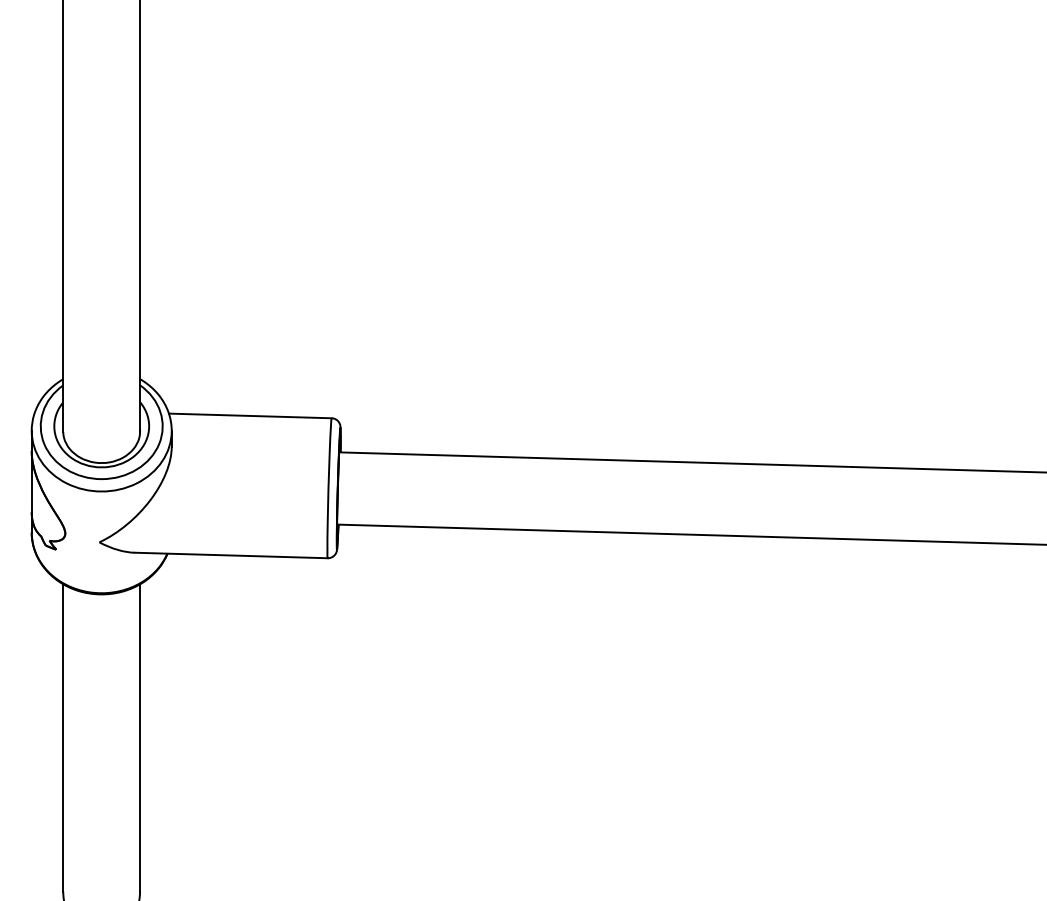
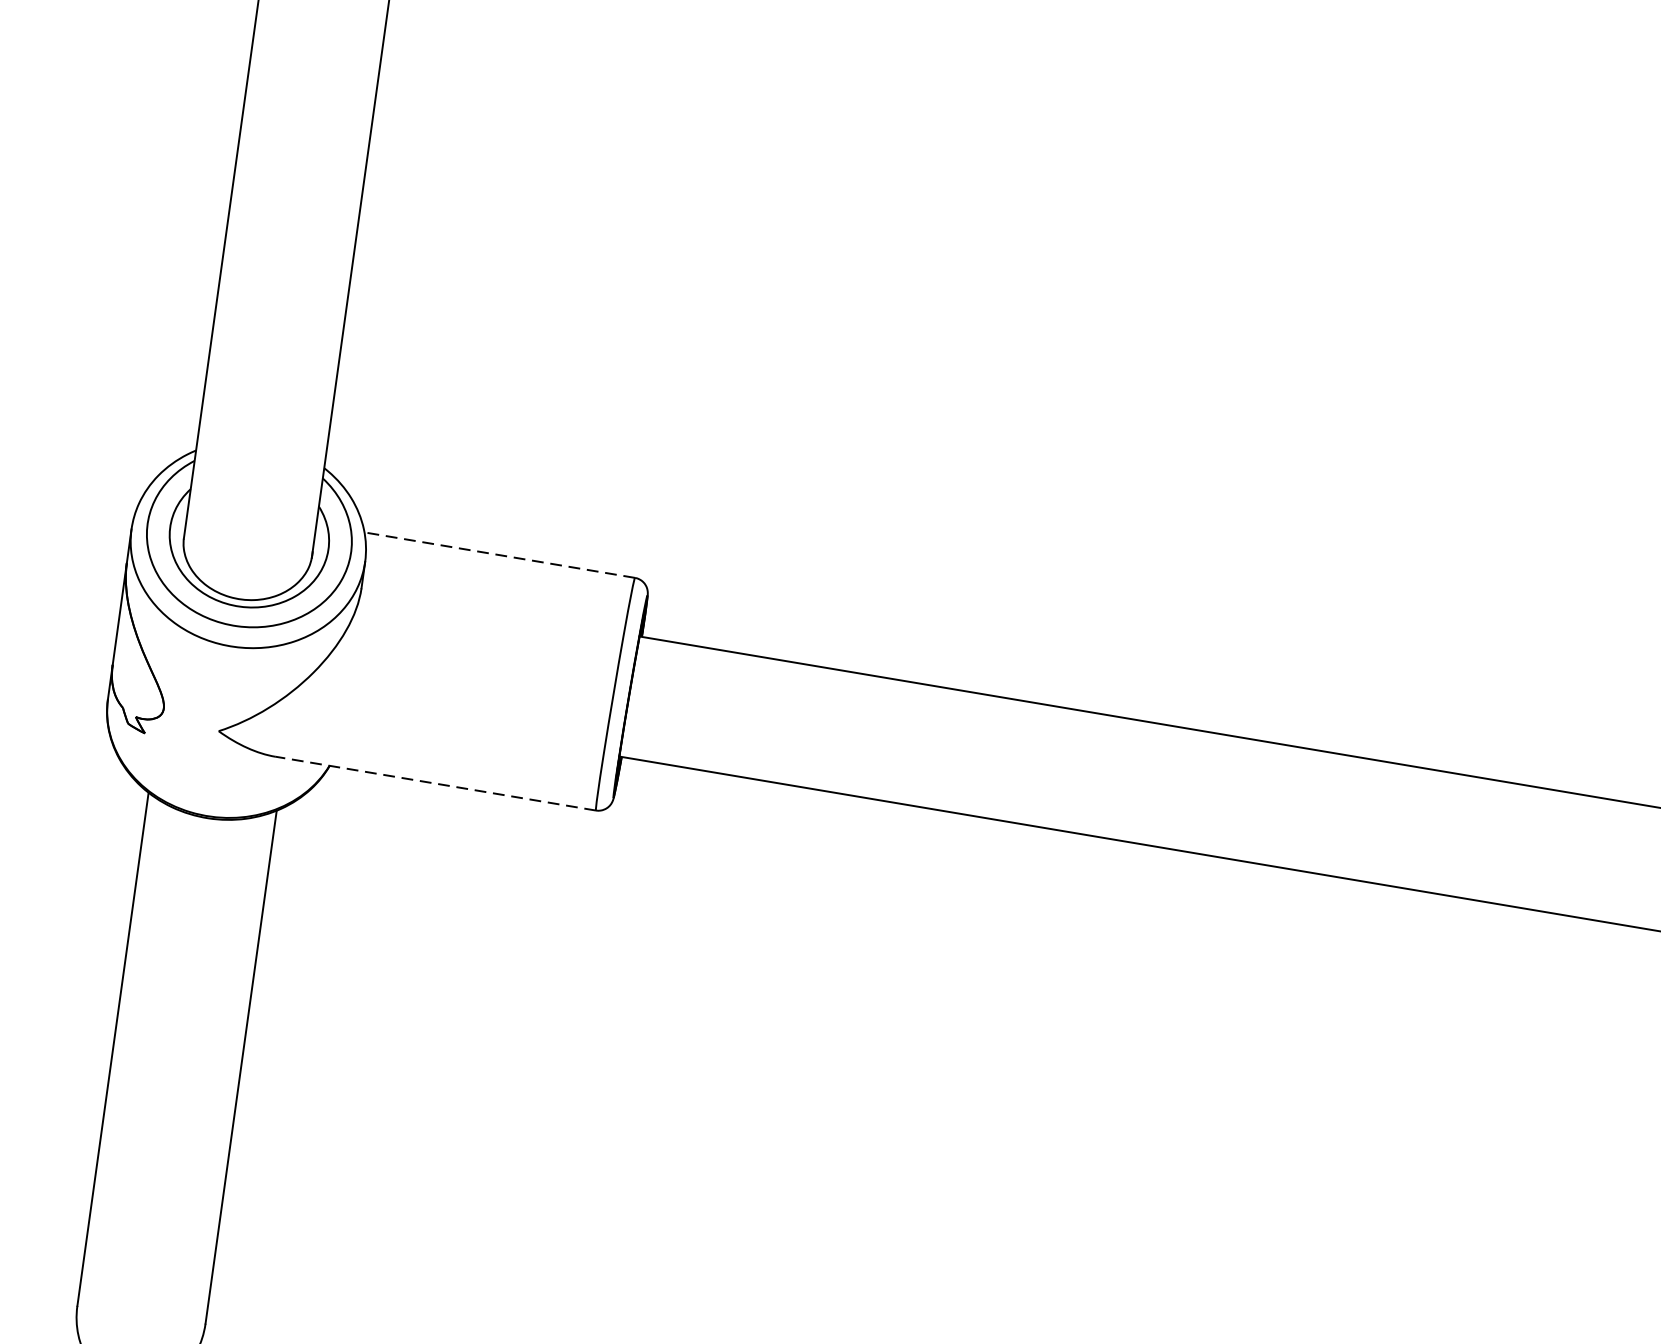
line: (249, 415) -> (498, 554), solid -> dashed
line: (231, 555) -> (436, 783), solid -> dashed

